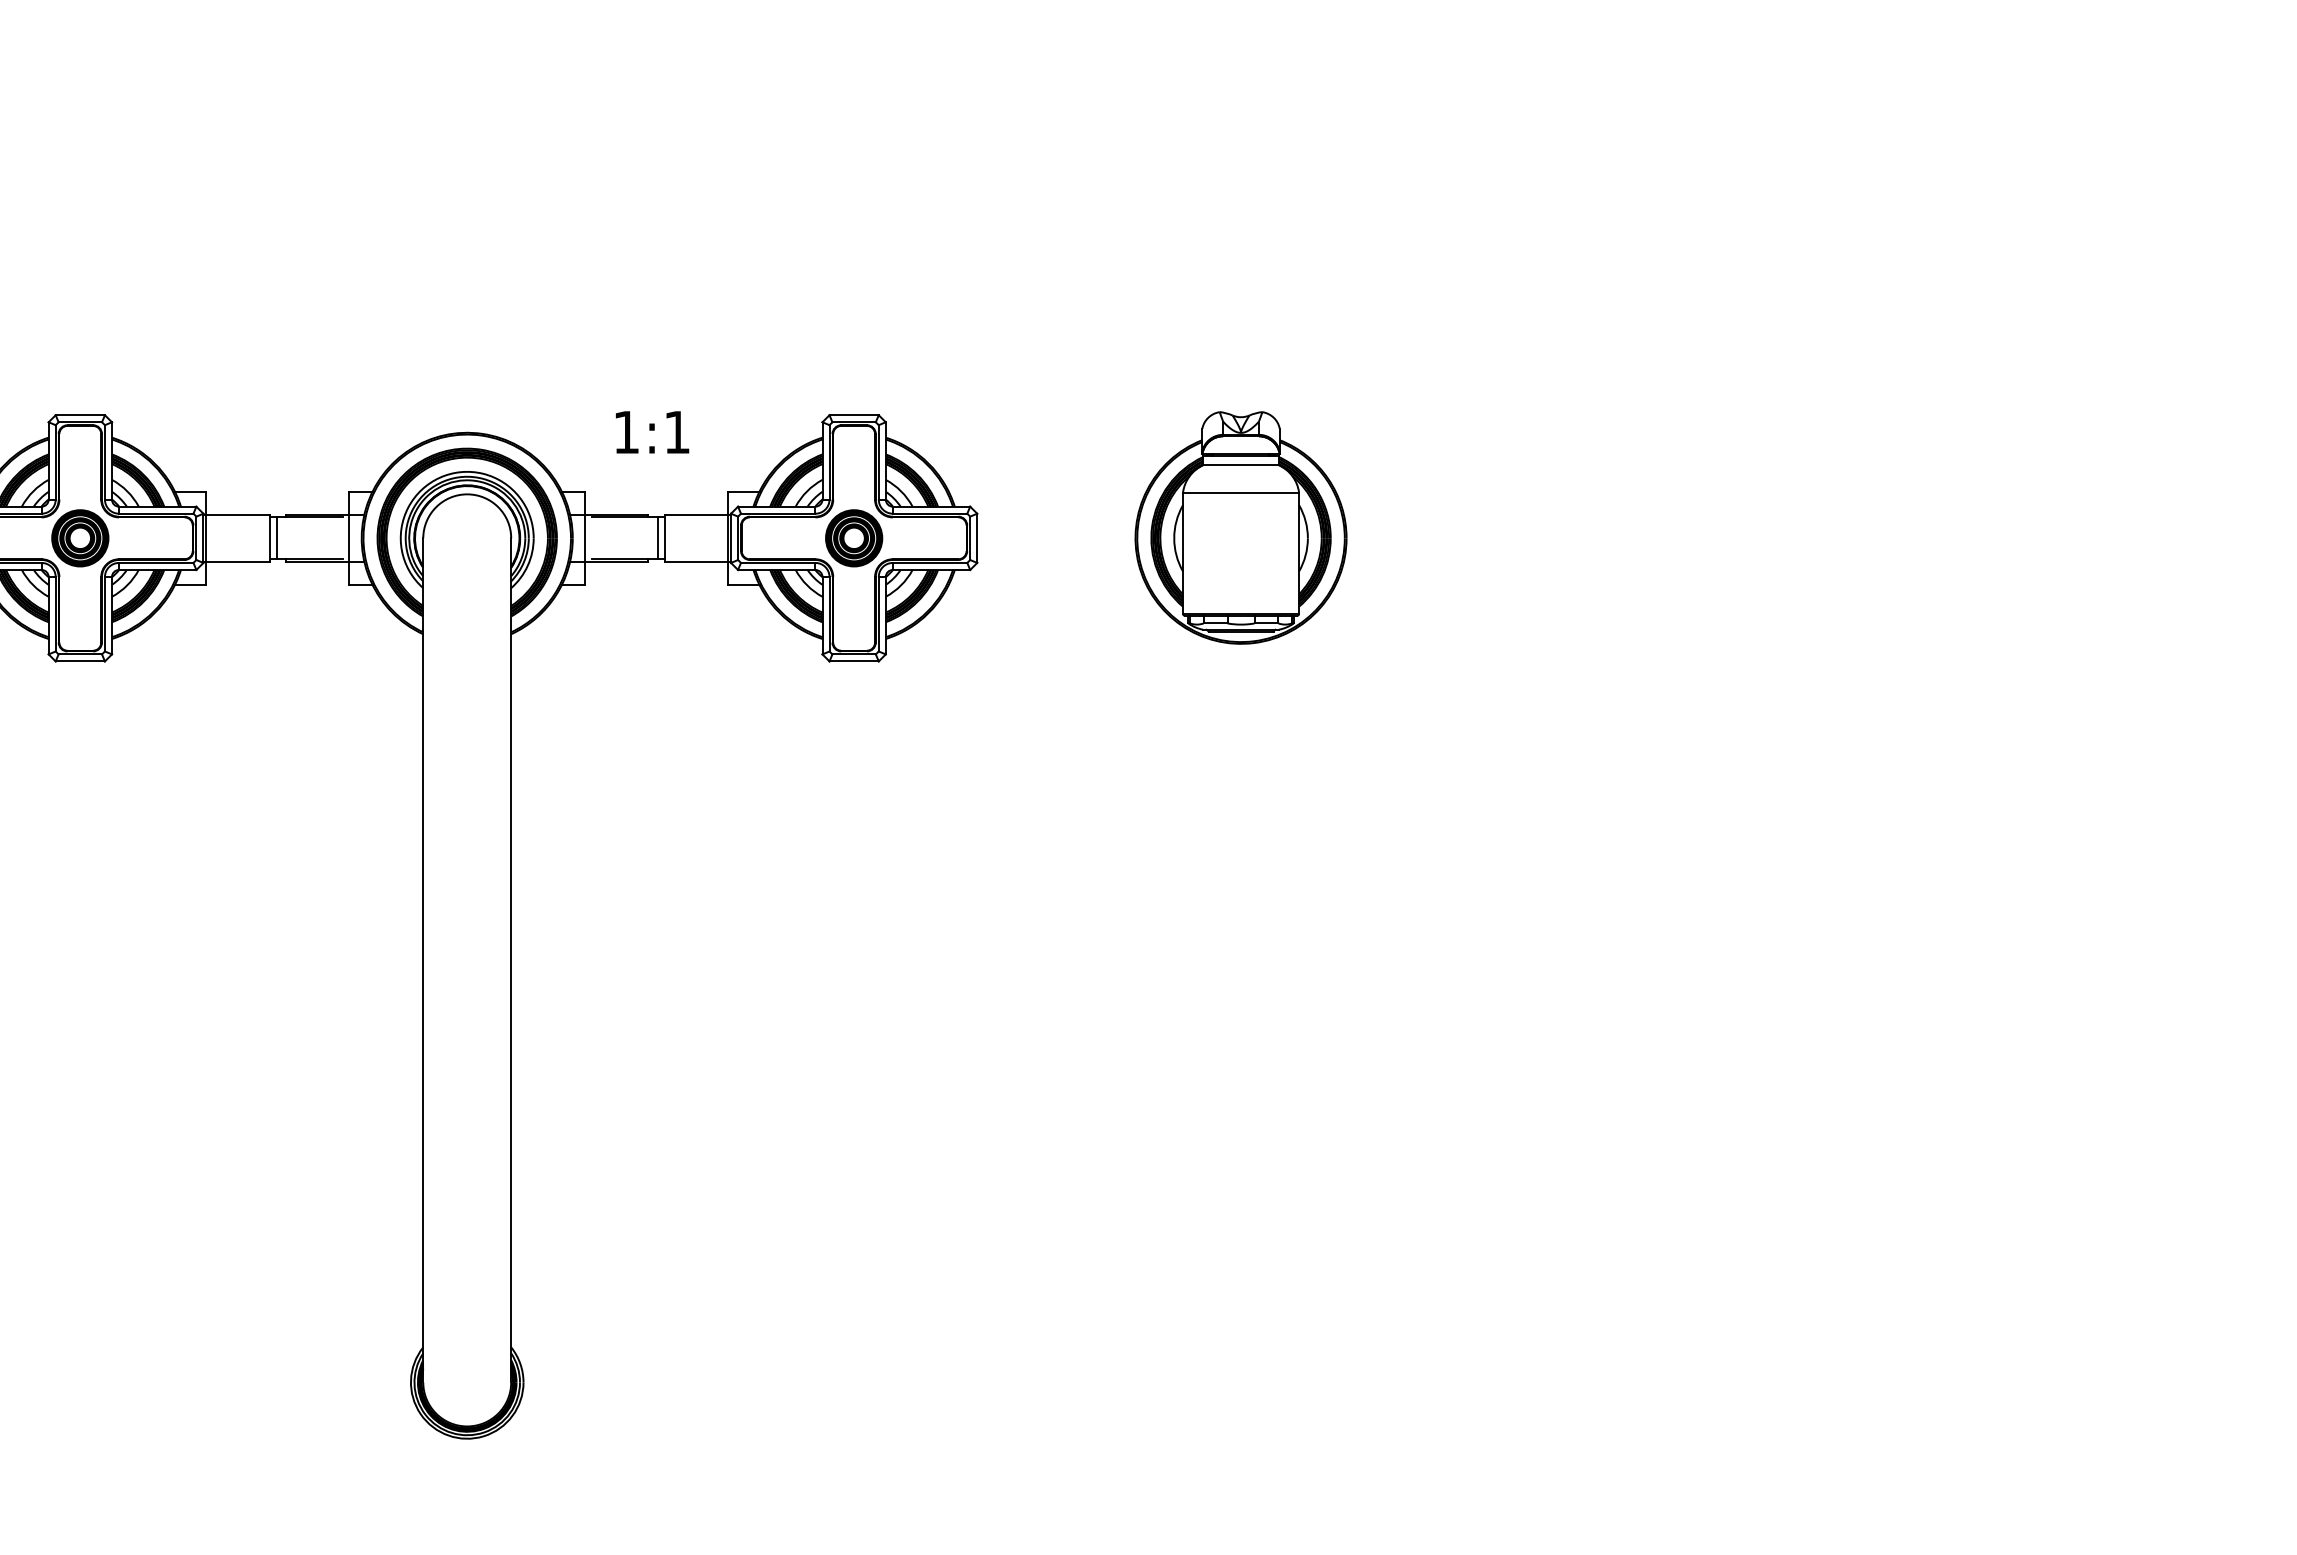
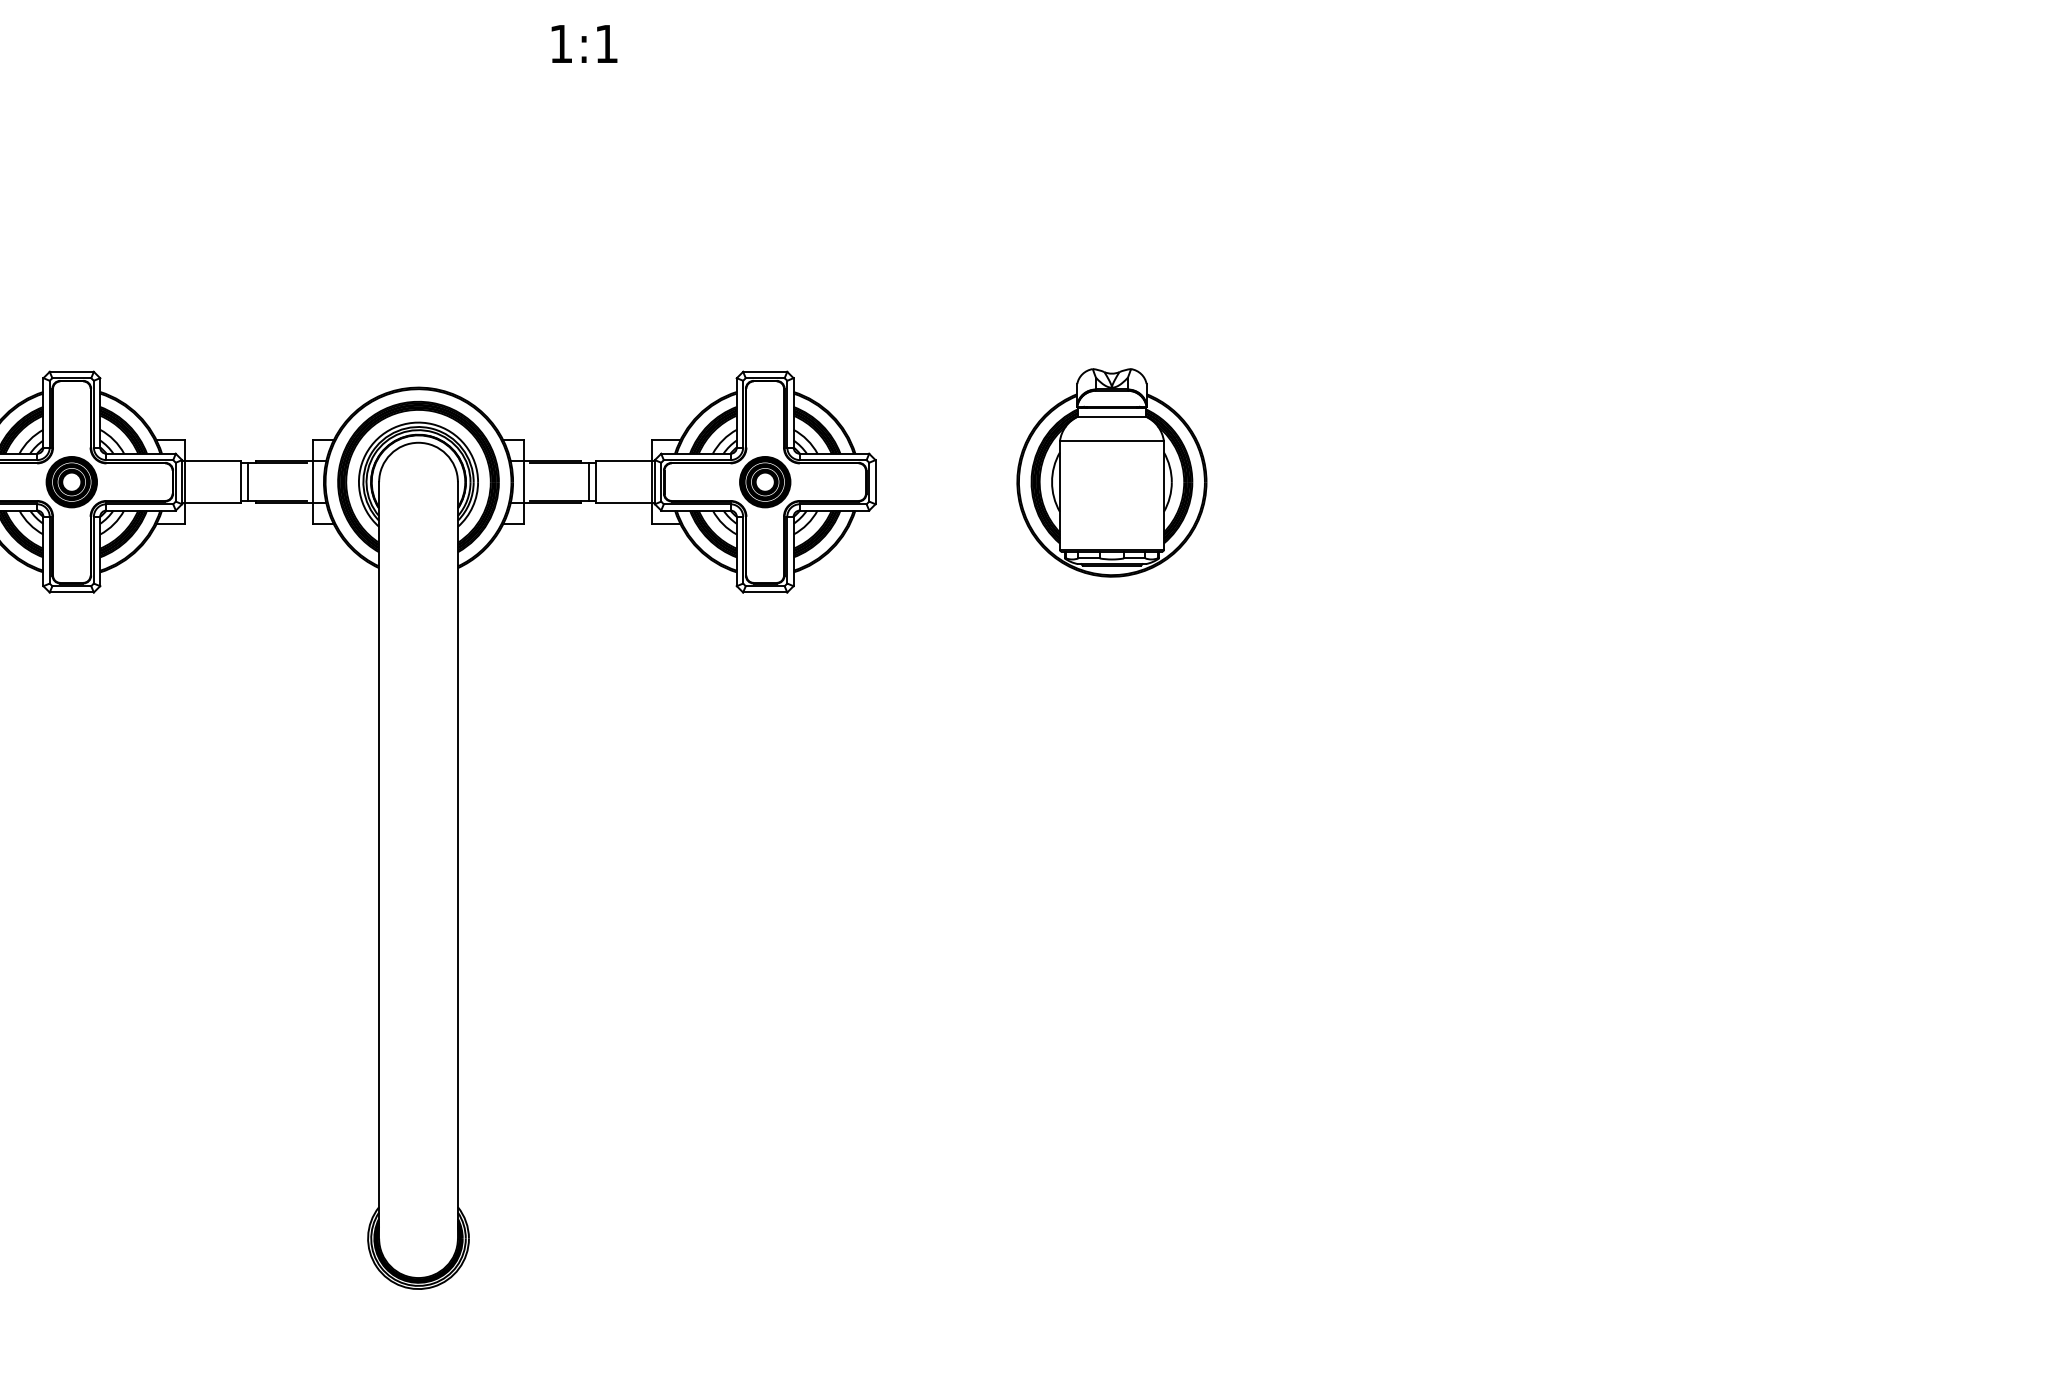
text: (652, 432) -> (584, 44), moved

